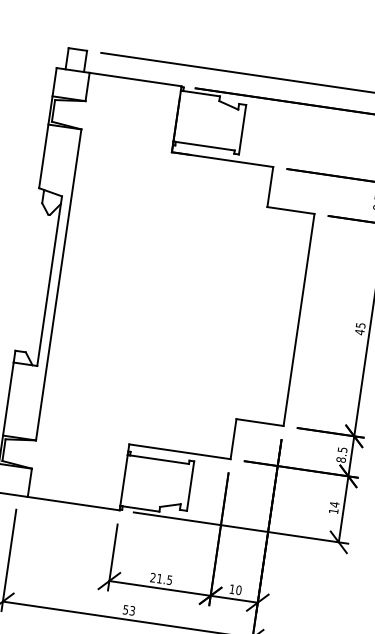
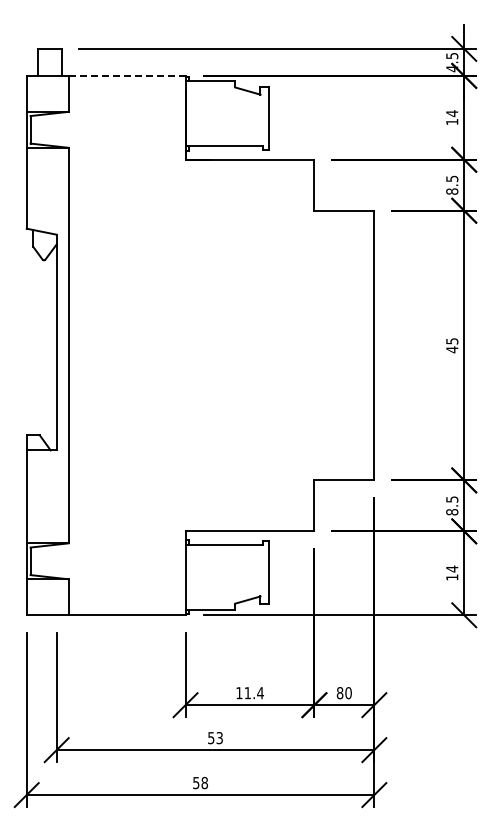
line: (135, 79) -> (127, 75), solid -> dashed
text: (160, 579) -> (249, 693), 21.5 -> 11.4
text: (231, 589) -> (339, 693), 10 -> 80

